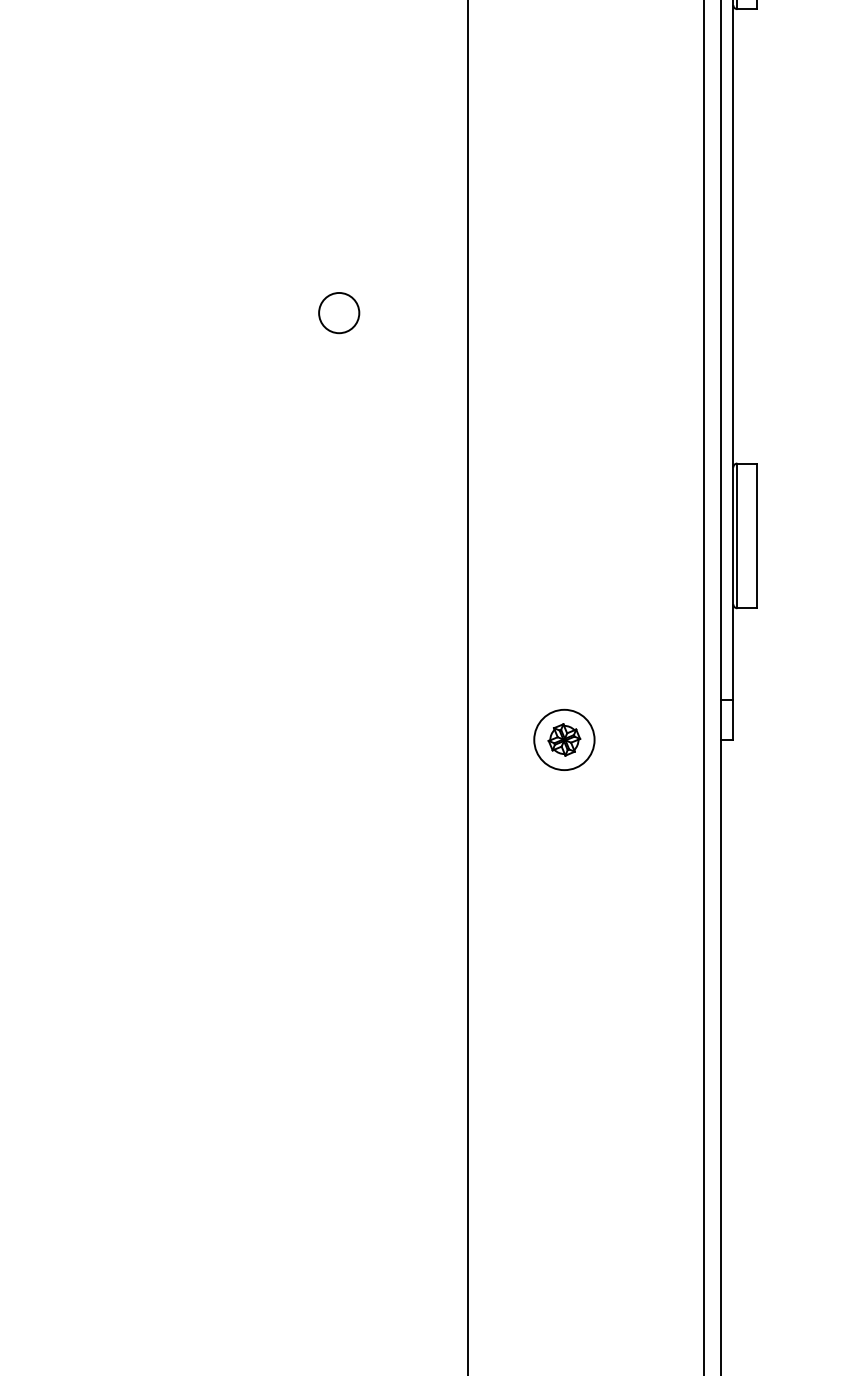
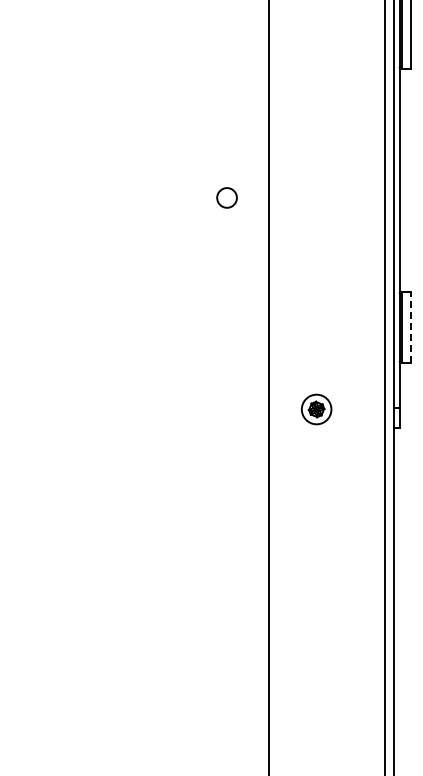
circle: (338, 312) -> (226, 197), moved
line: (757, 536) -> (411, 327), solid -> dashed
part: (564, 739) -> (316, 409), moved

